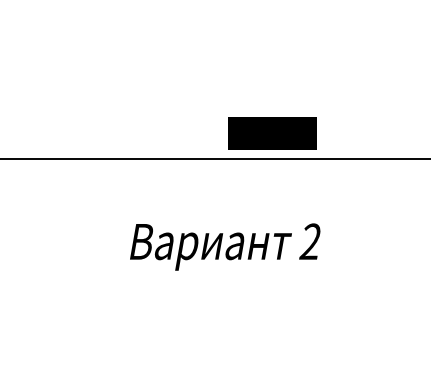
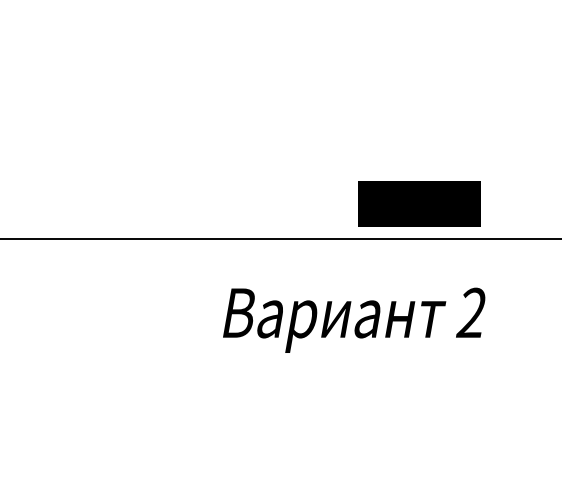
text: (225, 246) -> (354, 319), moved

